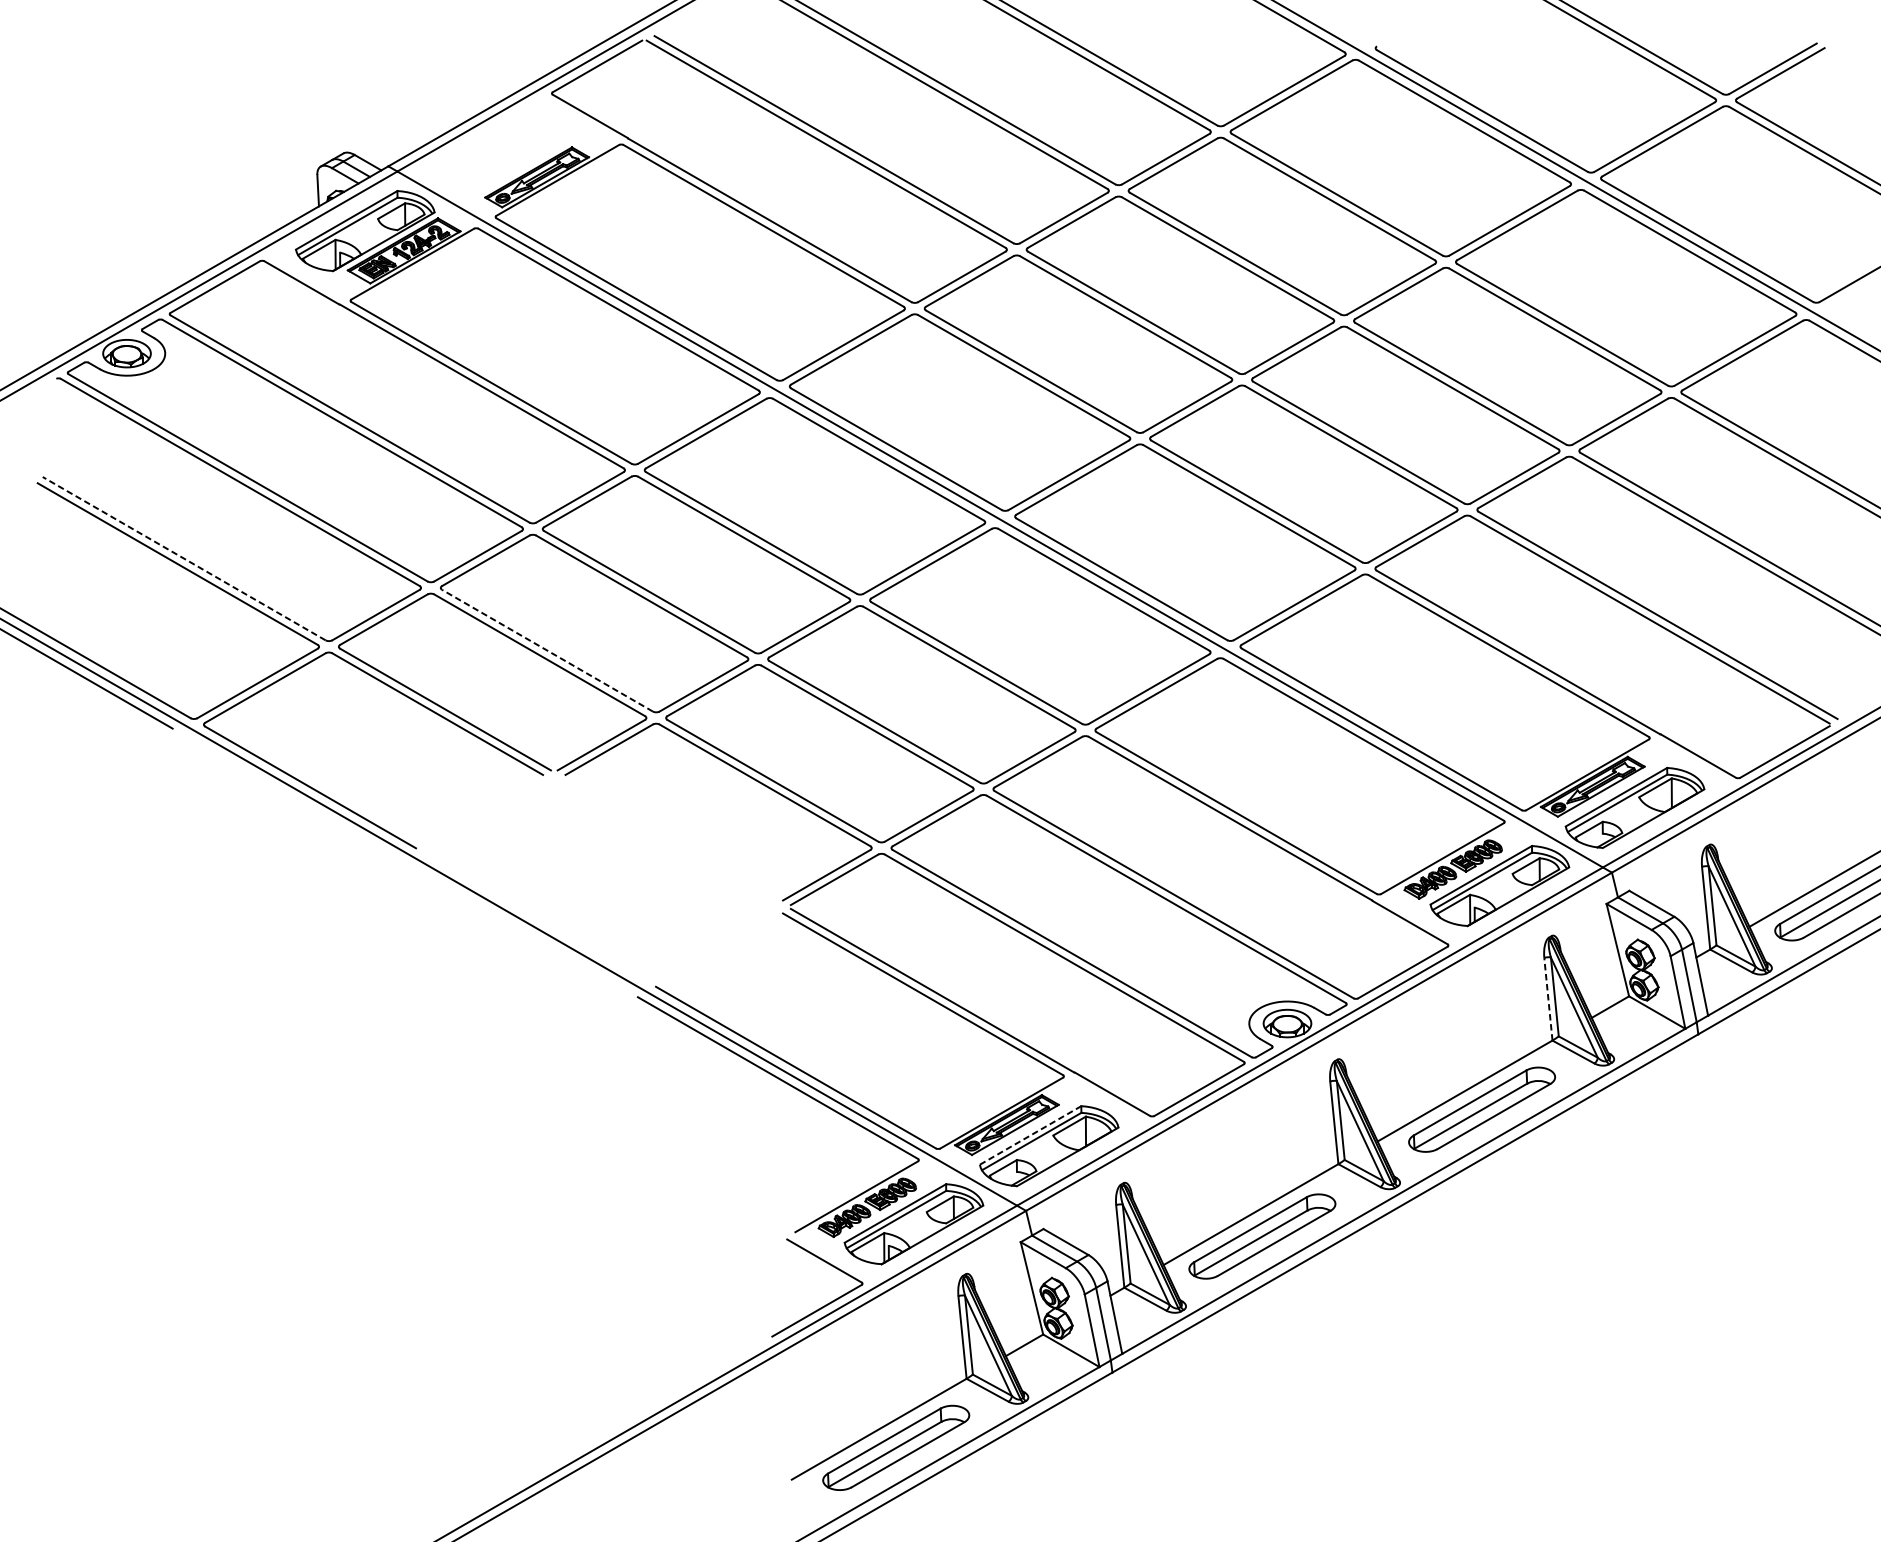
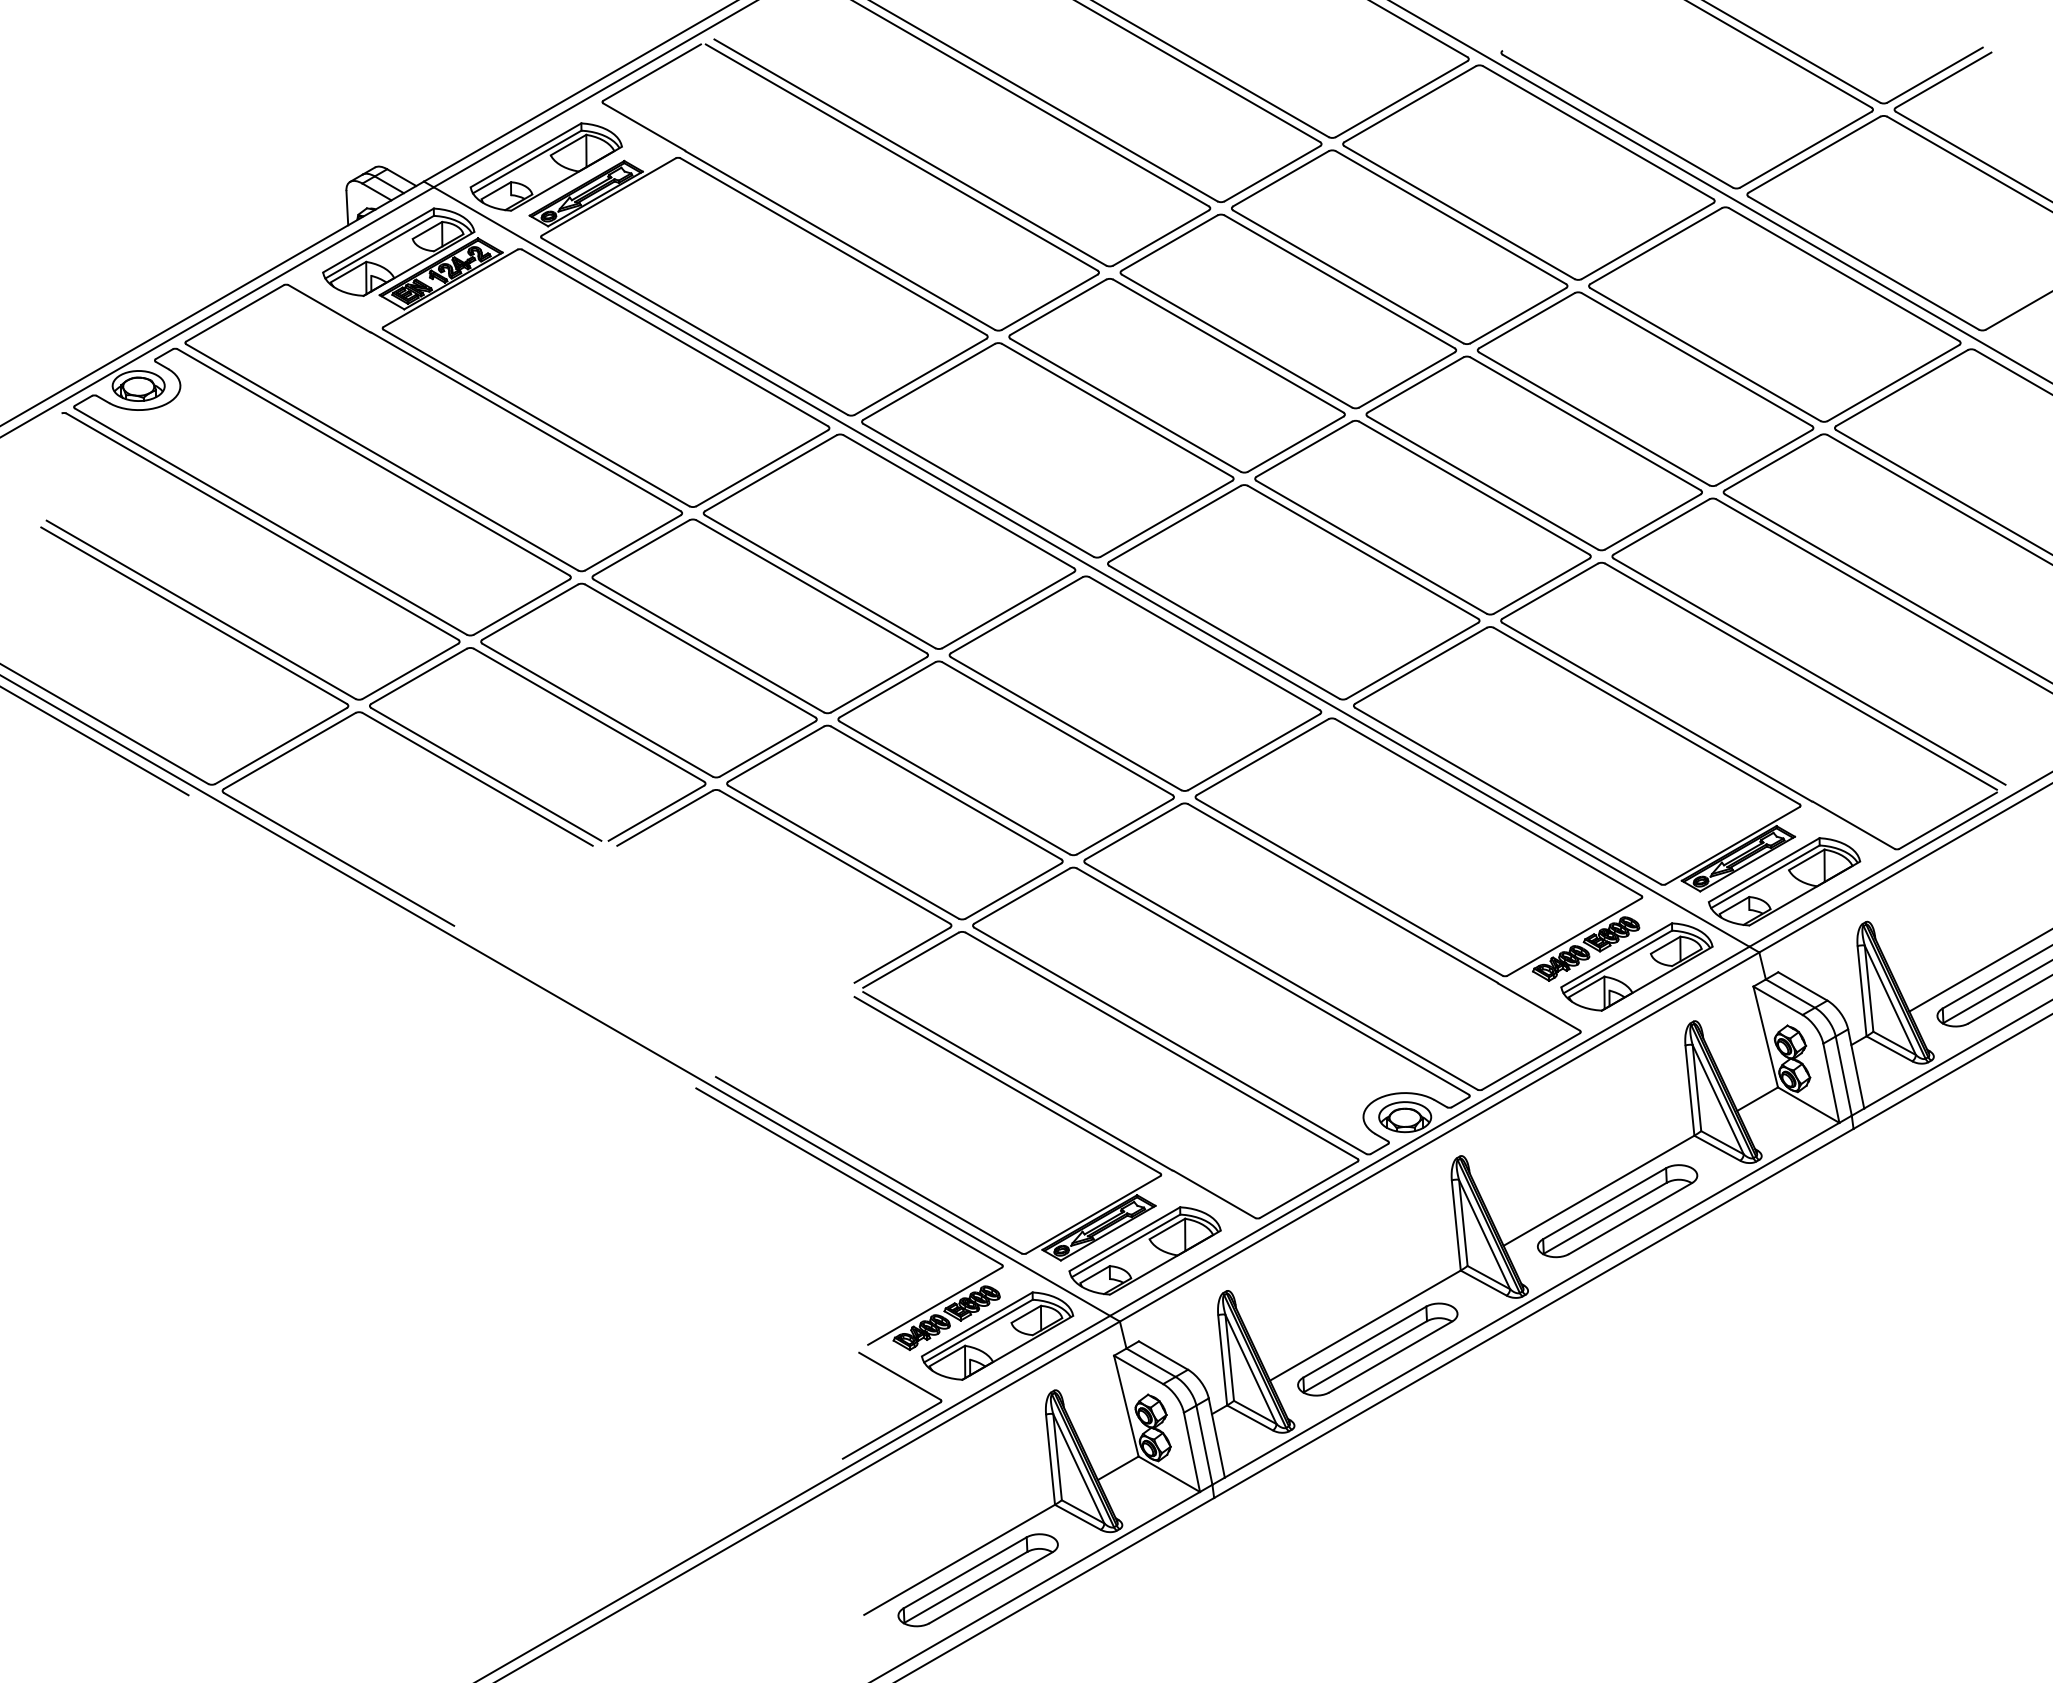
part: (499, 152) -> (545, 166), added
line: (183, 558) -> (200, 609), dashed -> solid
line: (547, 650) -> (597, 710), dashed -> solid
line: (1548, 999) -> (1689, 1090), dashed -> solid
line: (1030, 1135) -> (1124, 1239), dashed -> solid

